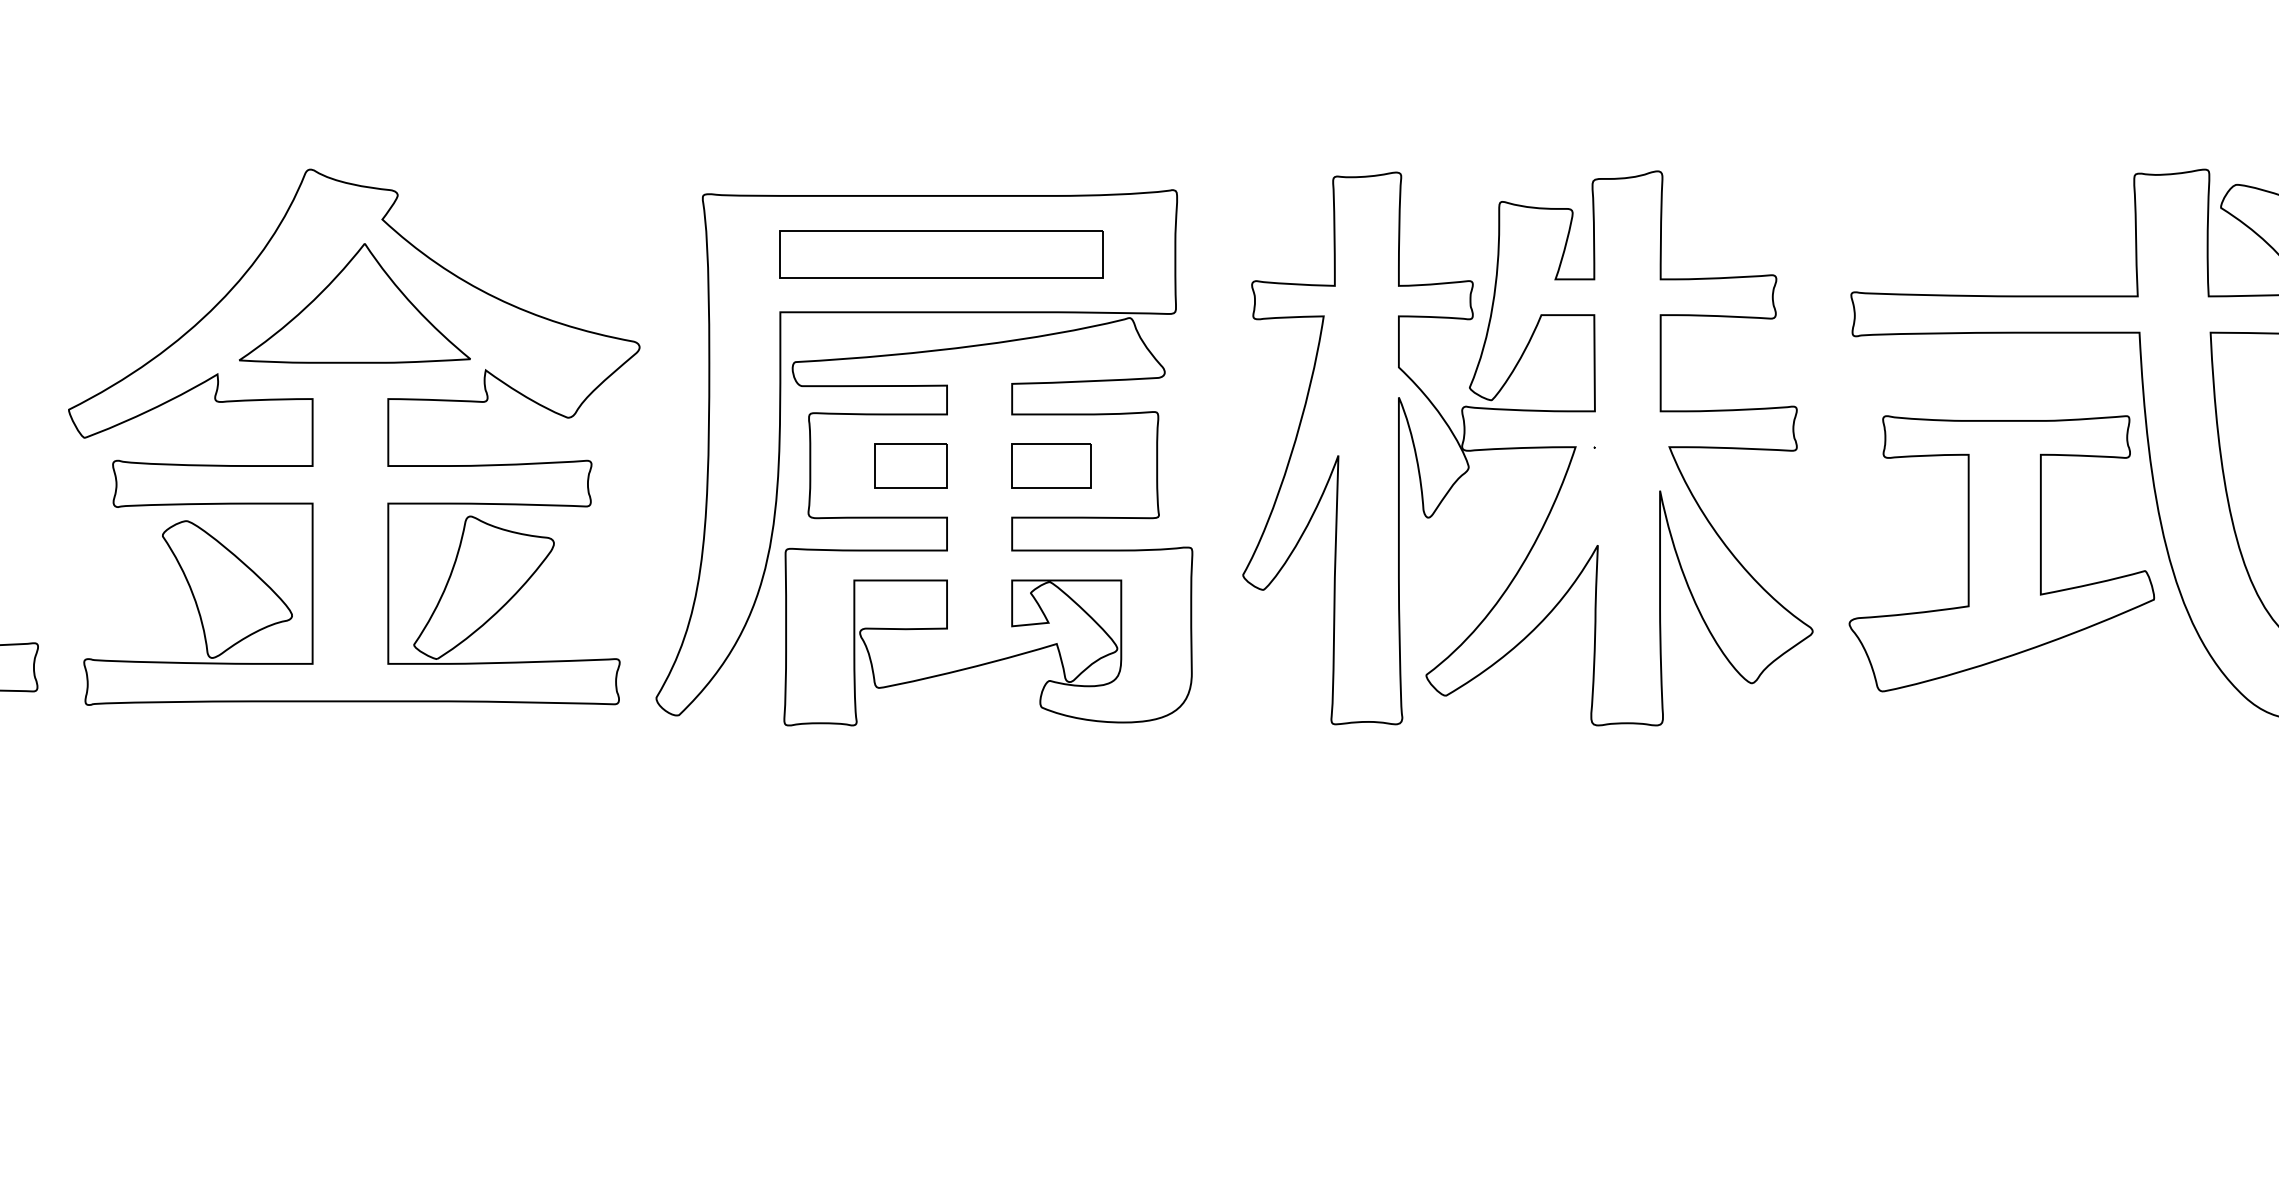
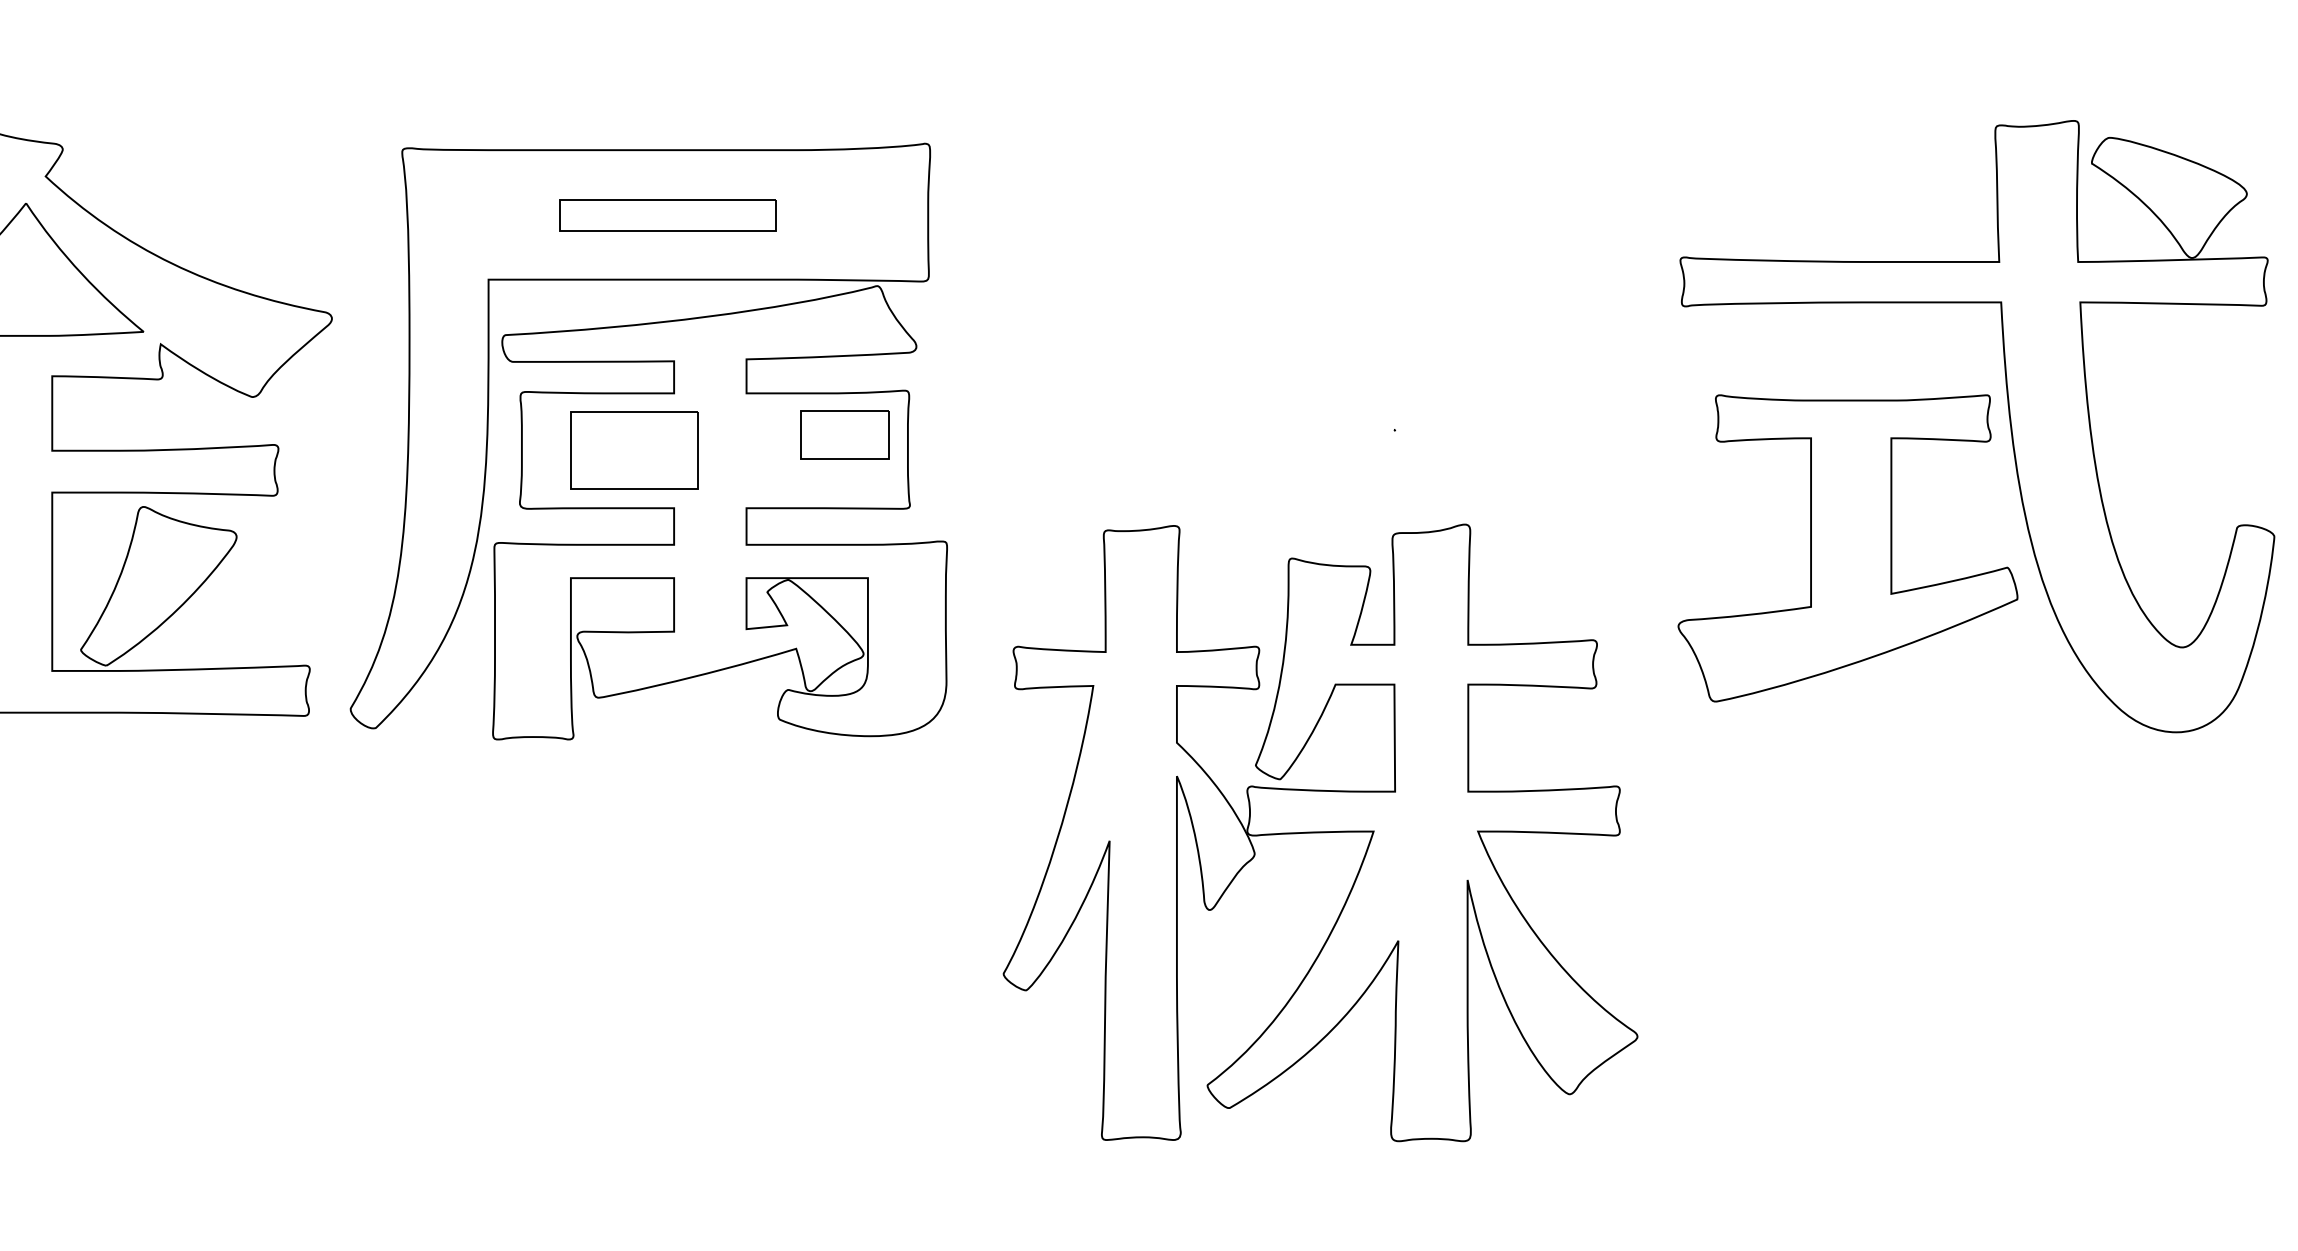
part: (941, 254) -> (667, 215), size x0.6
part: (1527, 448) -> (1320, 833), moved
part: (910, 465) -> (633, 450), size x1.6
part: (1051, 465) -> (844, 434), moved

